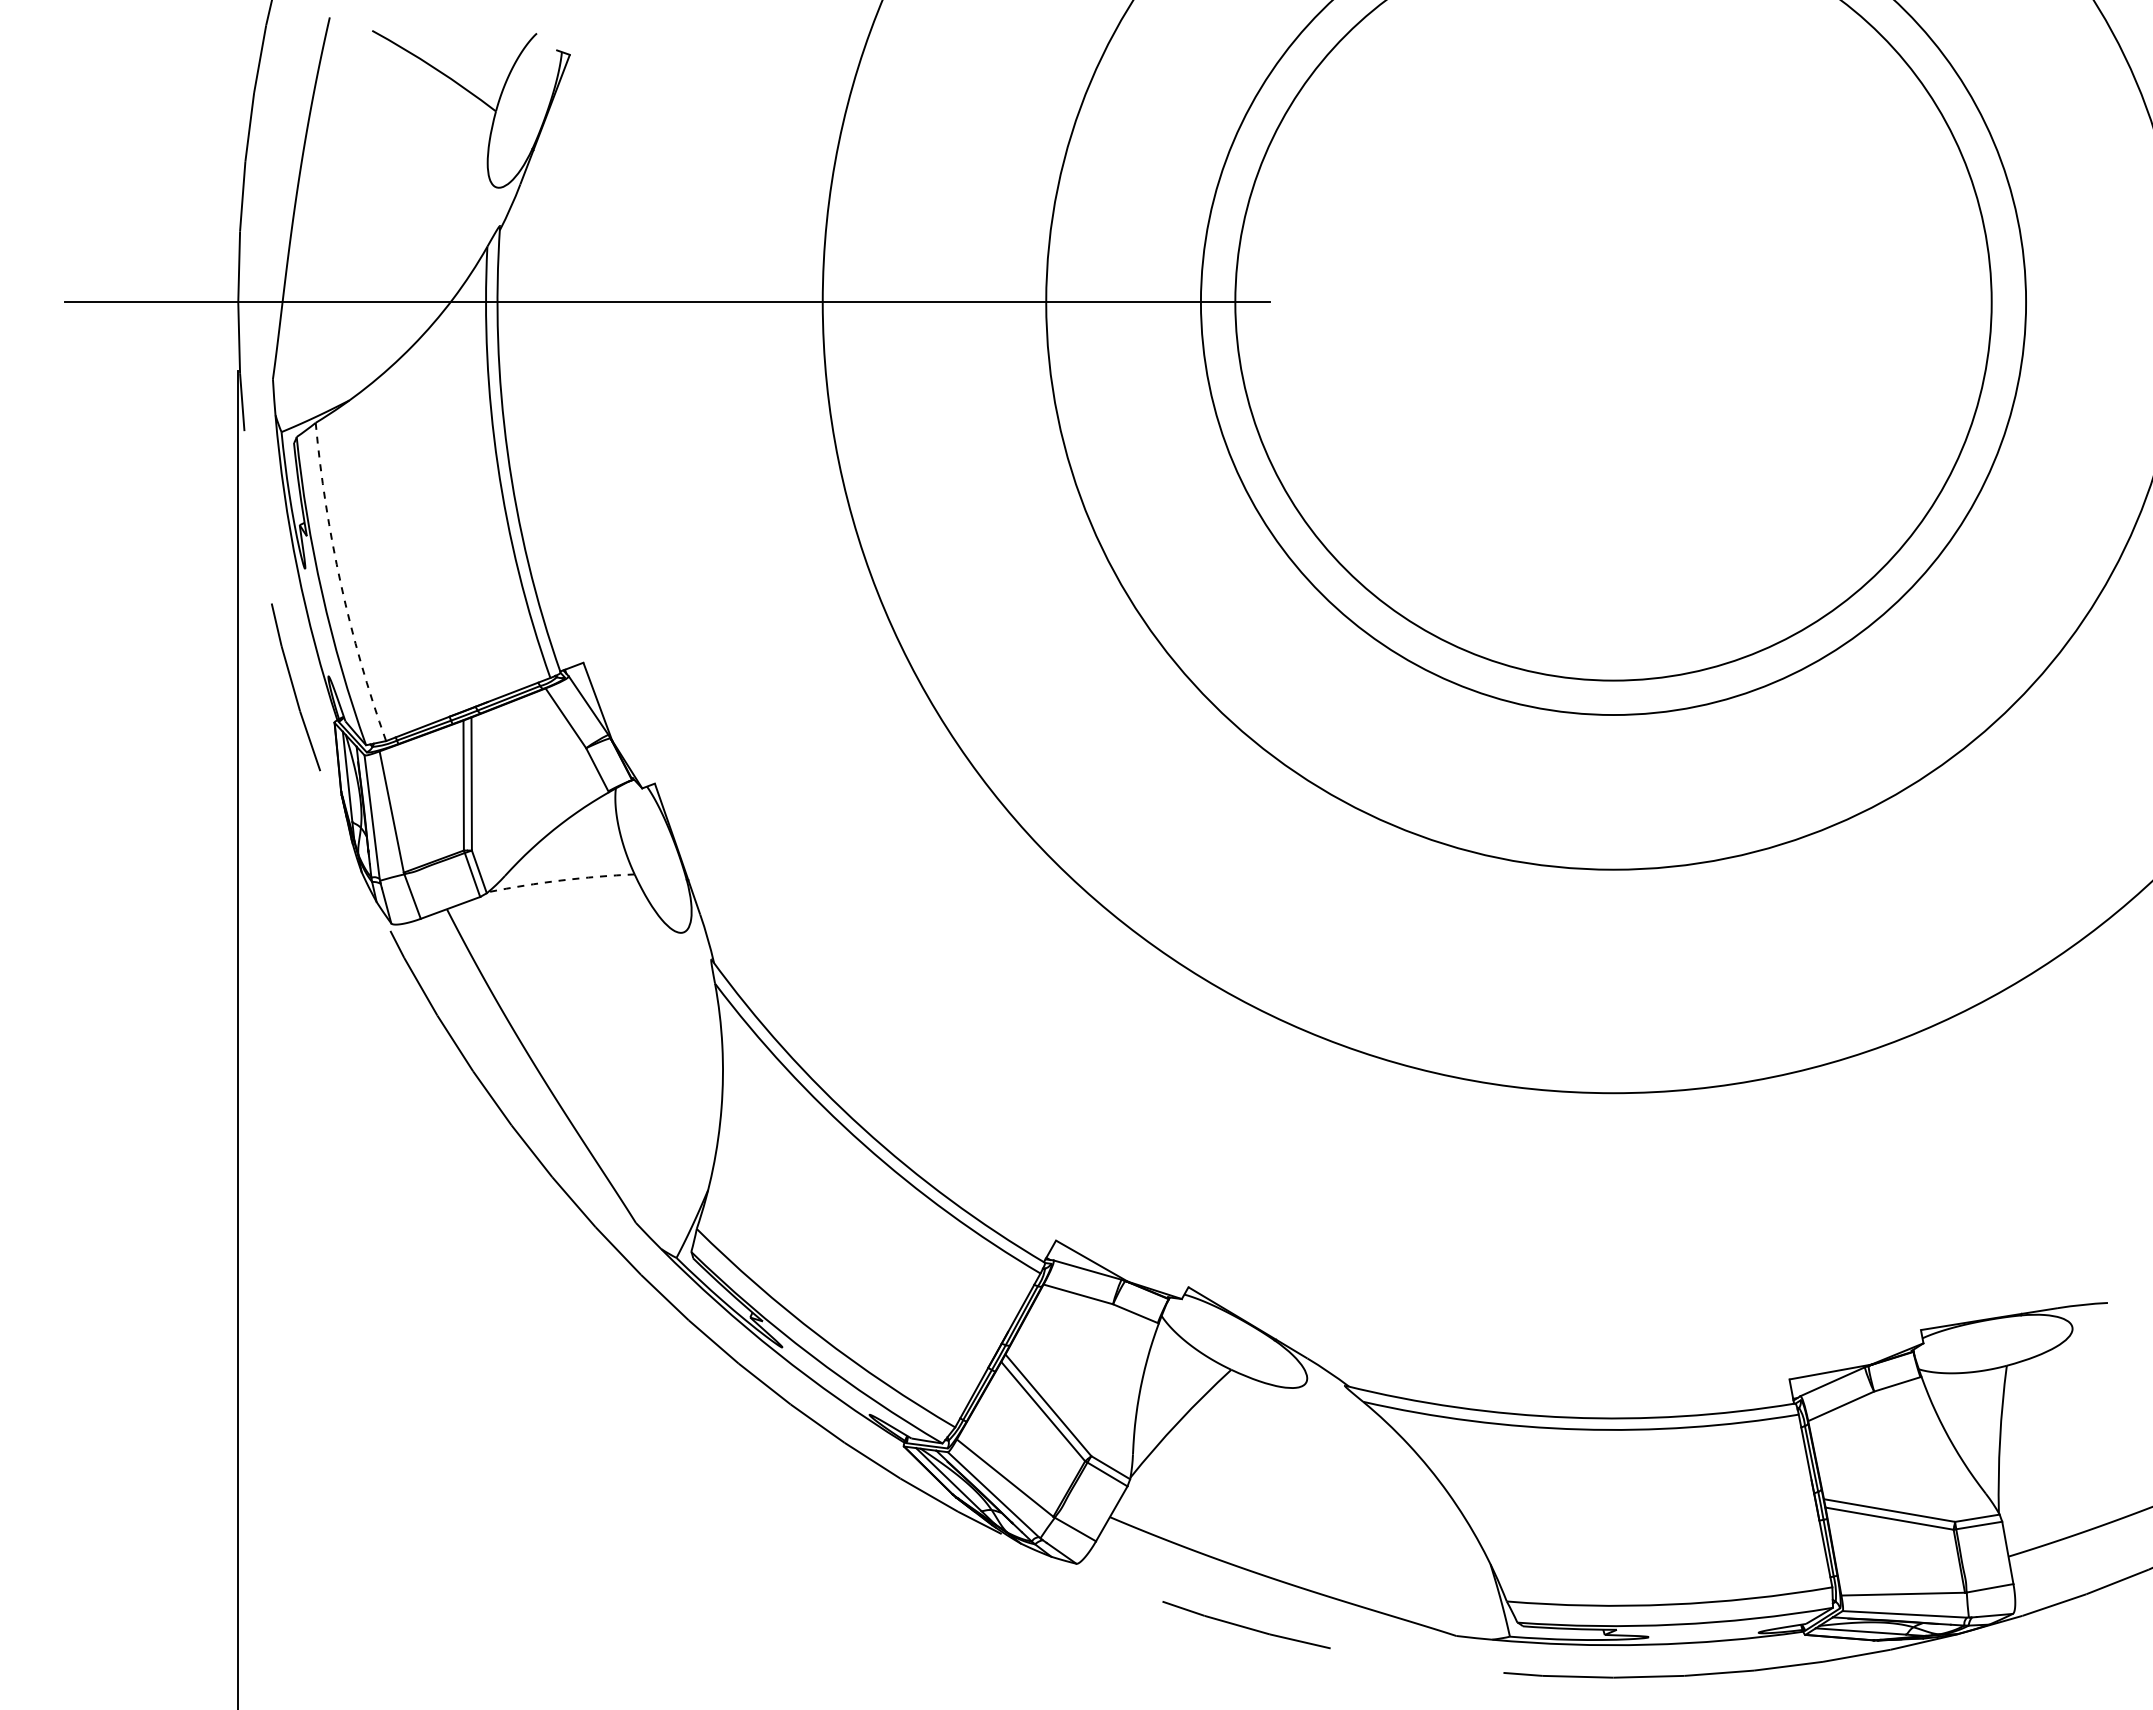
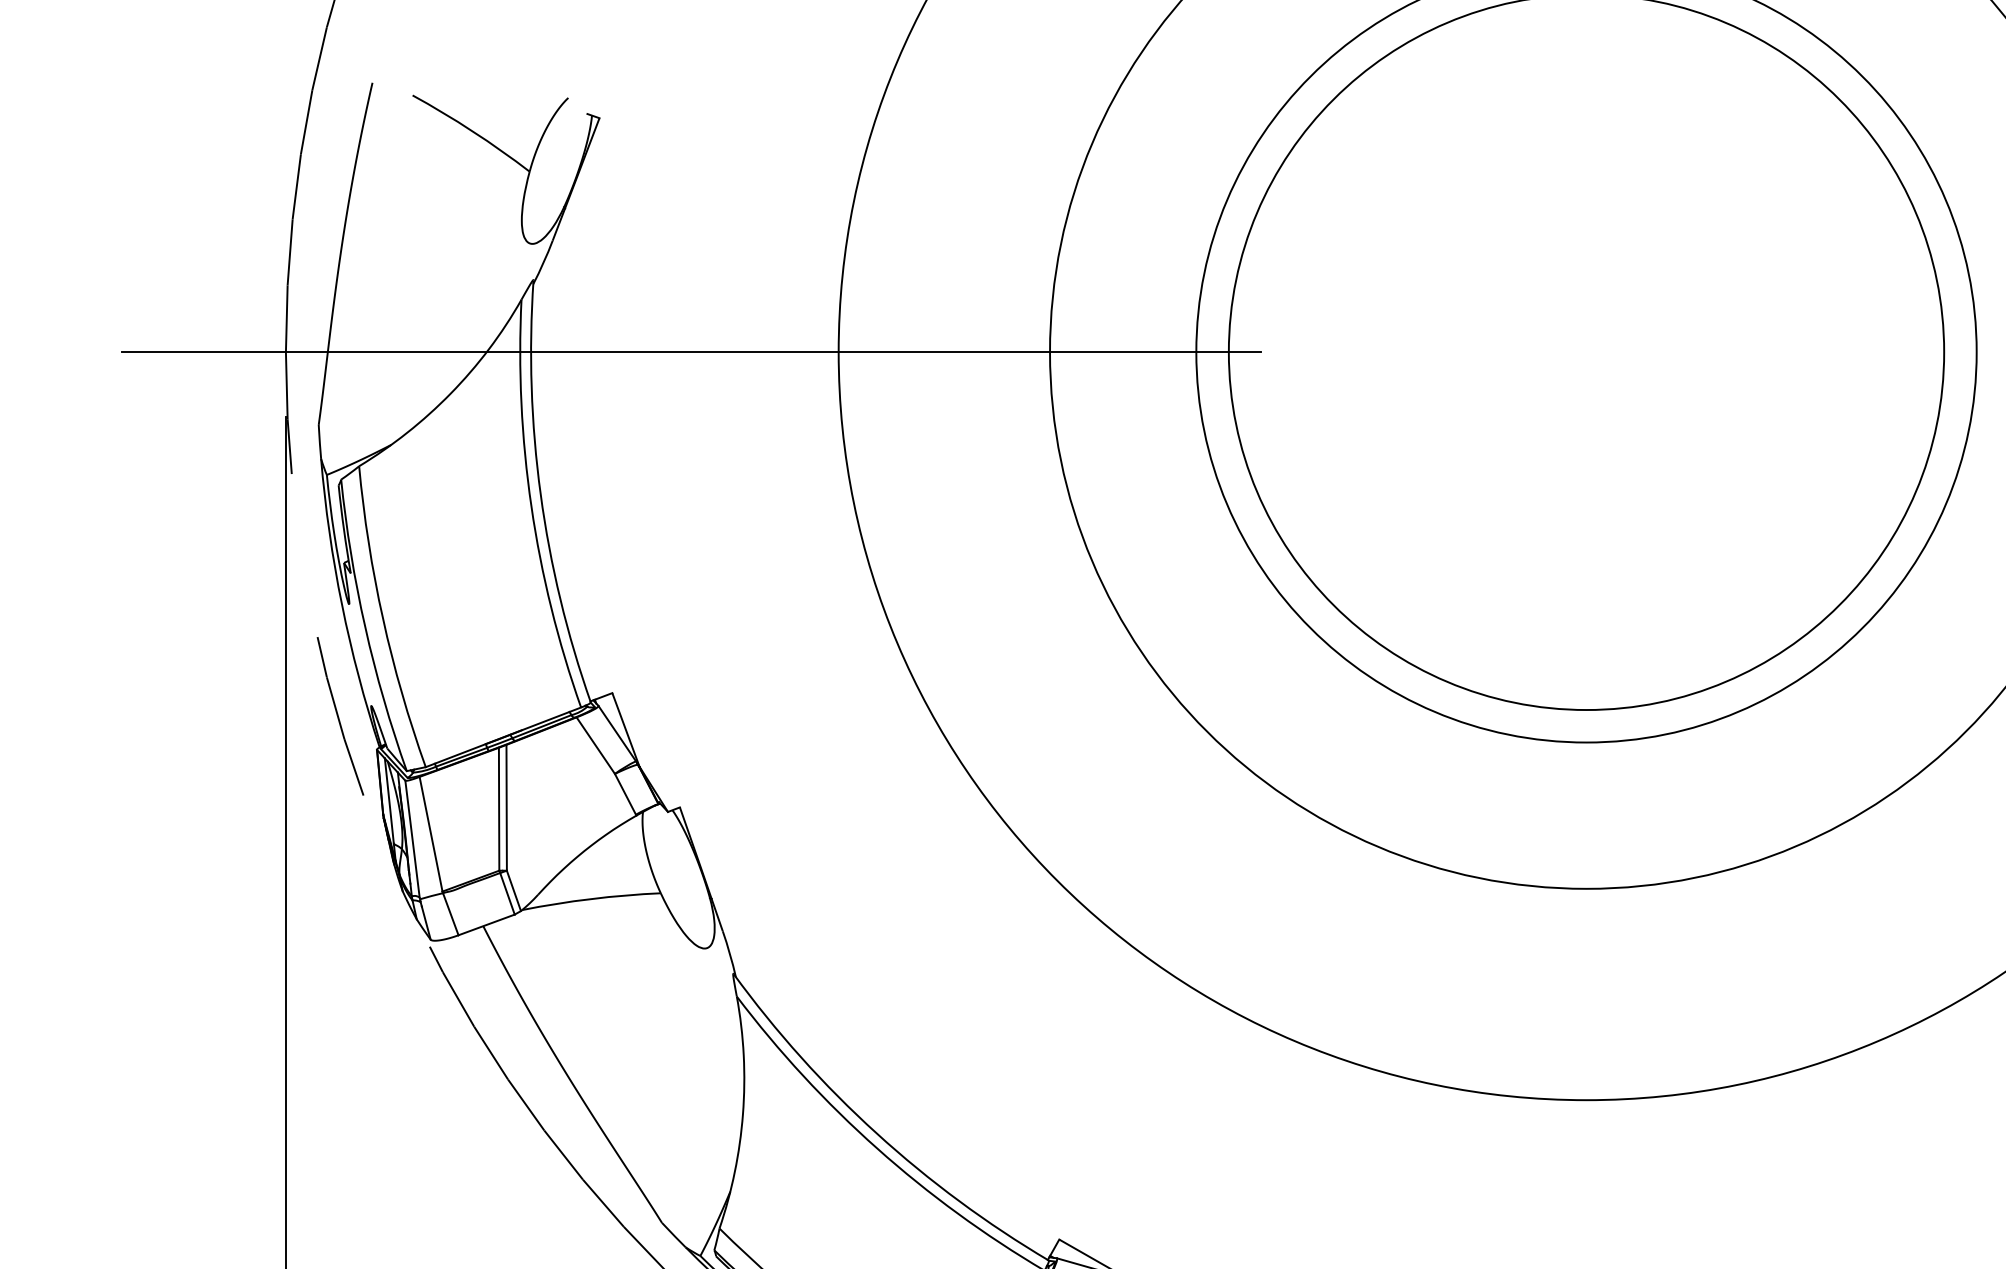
arc: (340, 584) -> (382, 619), dashed -> solid
arc: (561, 880) -> (591, 899), dashed -> solid

